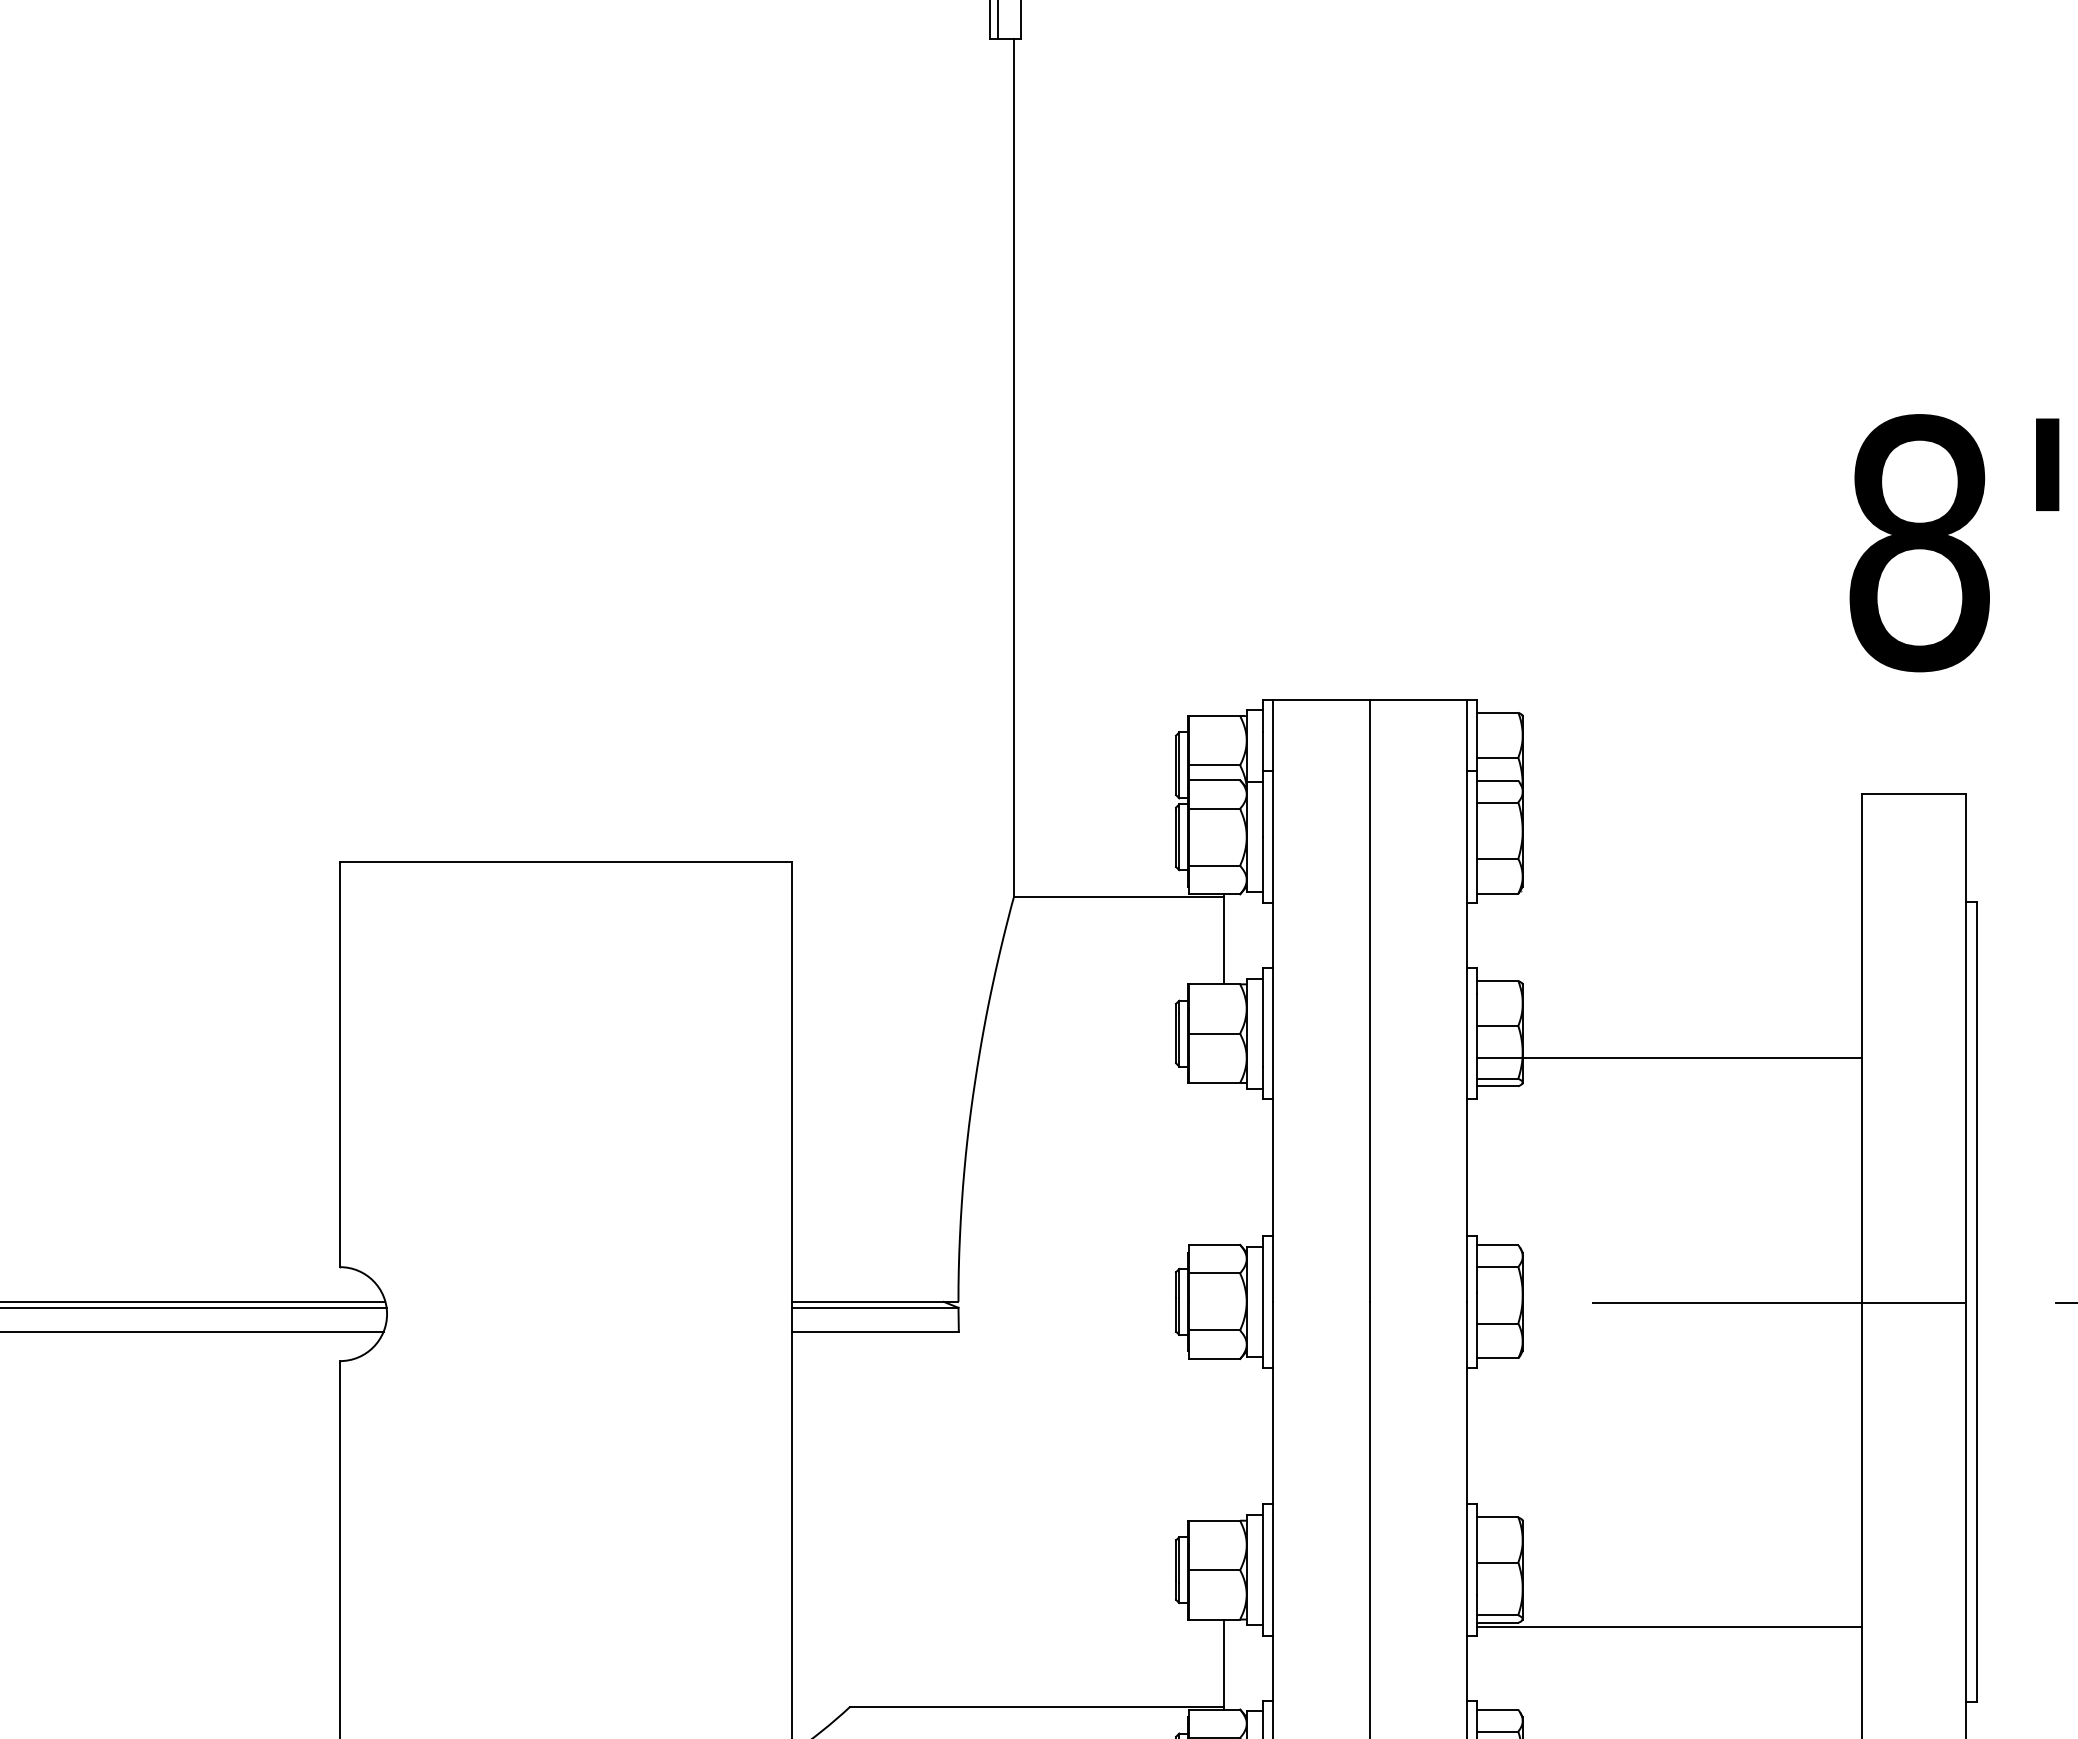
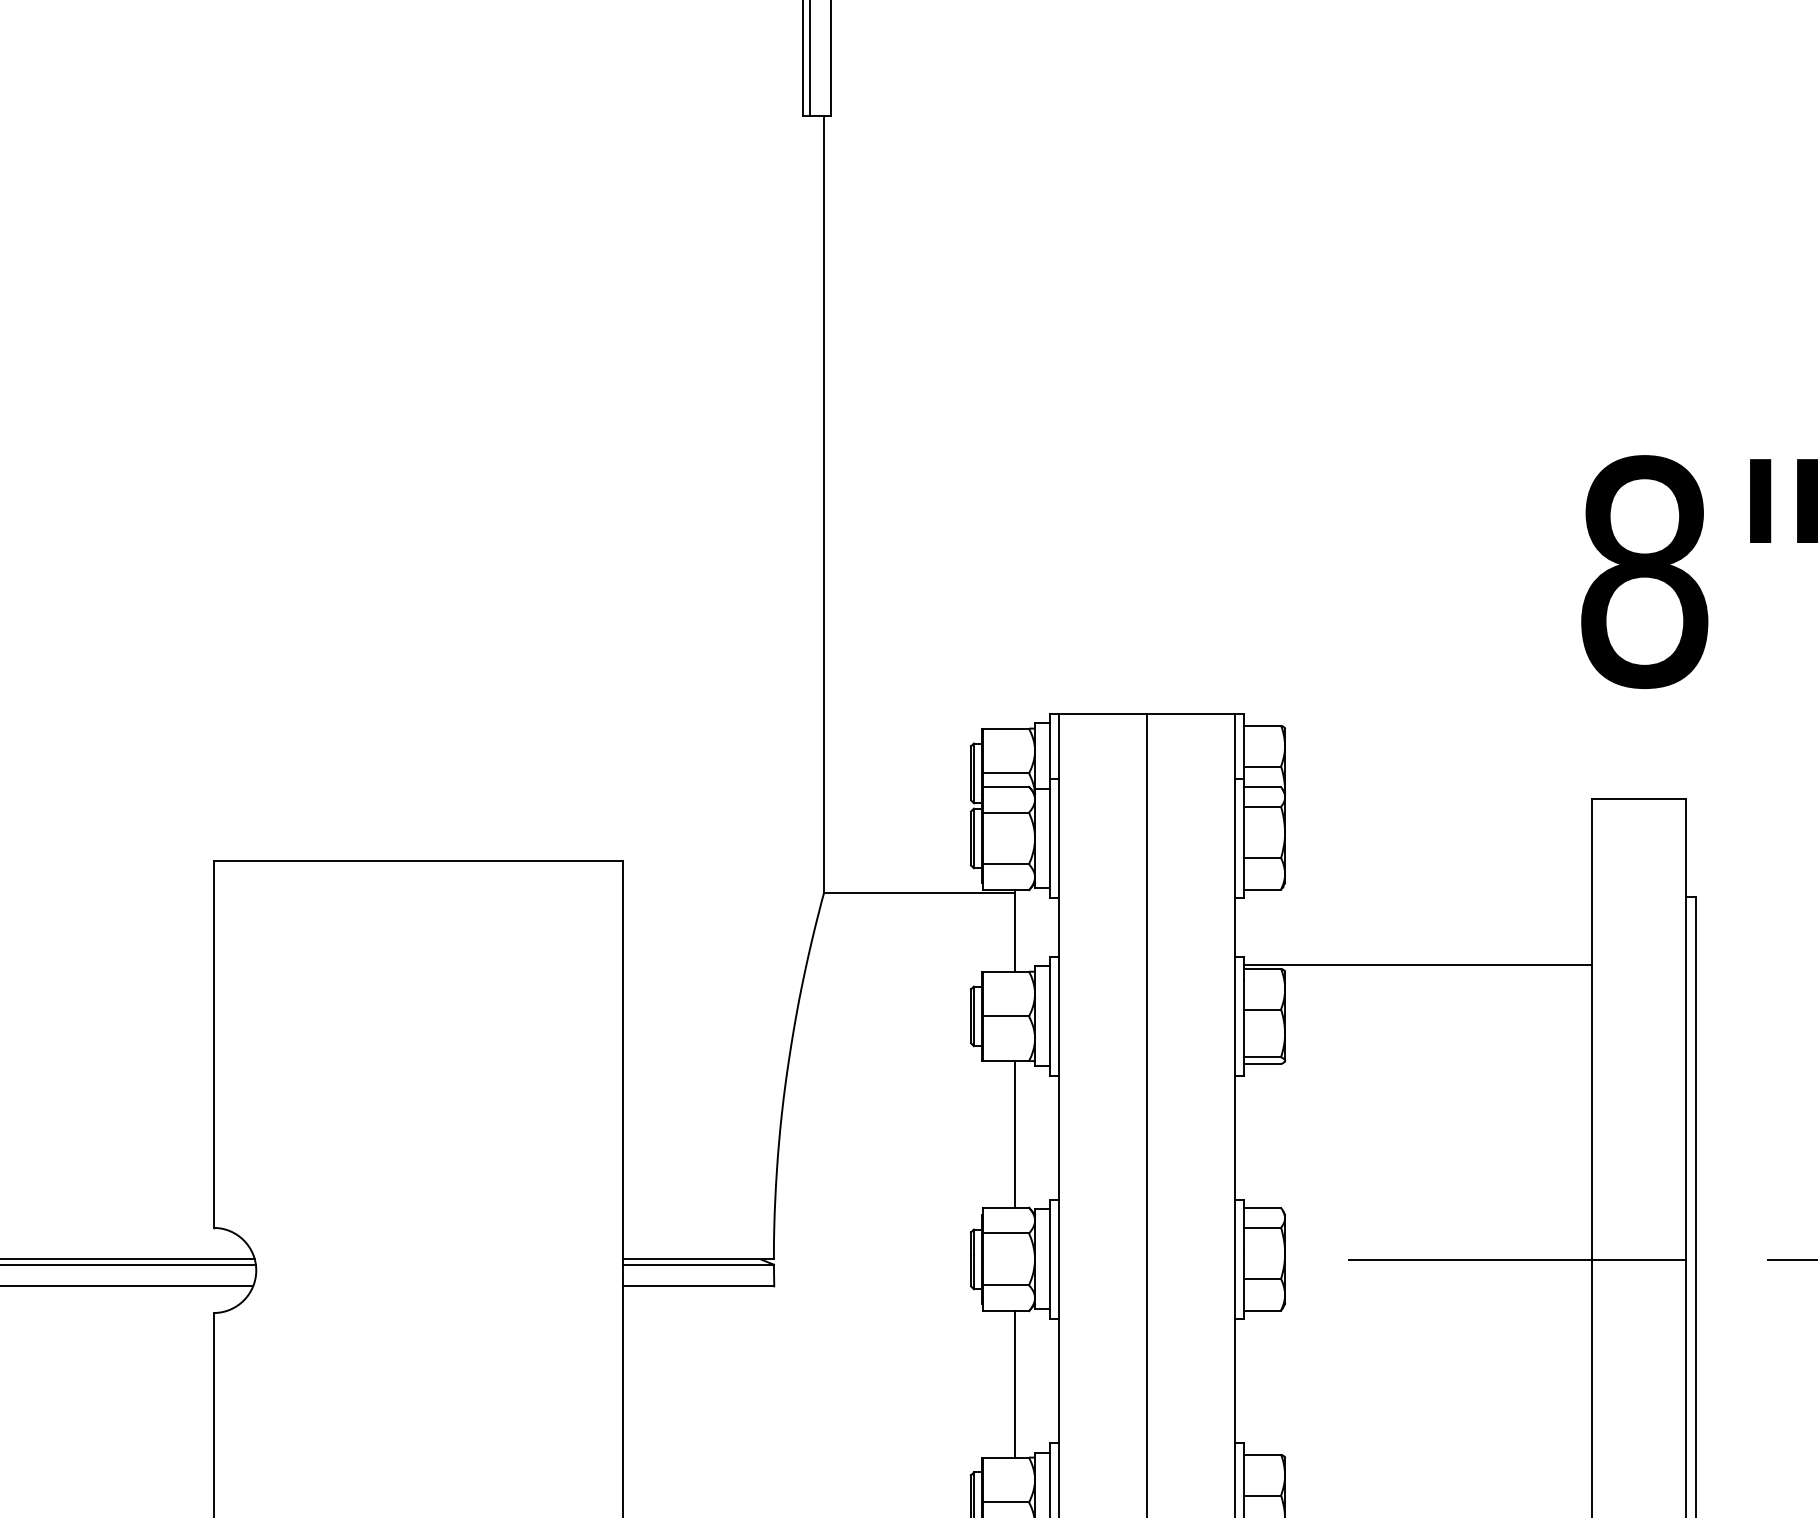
line: (1669, 1058) -> (1418, 965), moved
line: (1224, 1163) -> (1014, 1134), added
line: (1224, 1439) -> (1014, 1384), added

